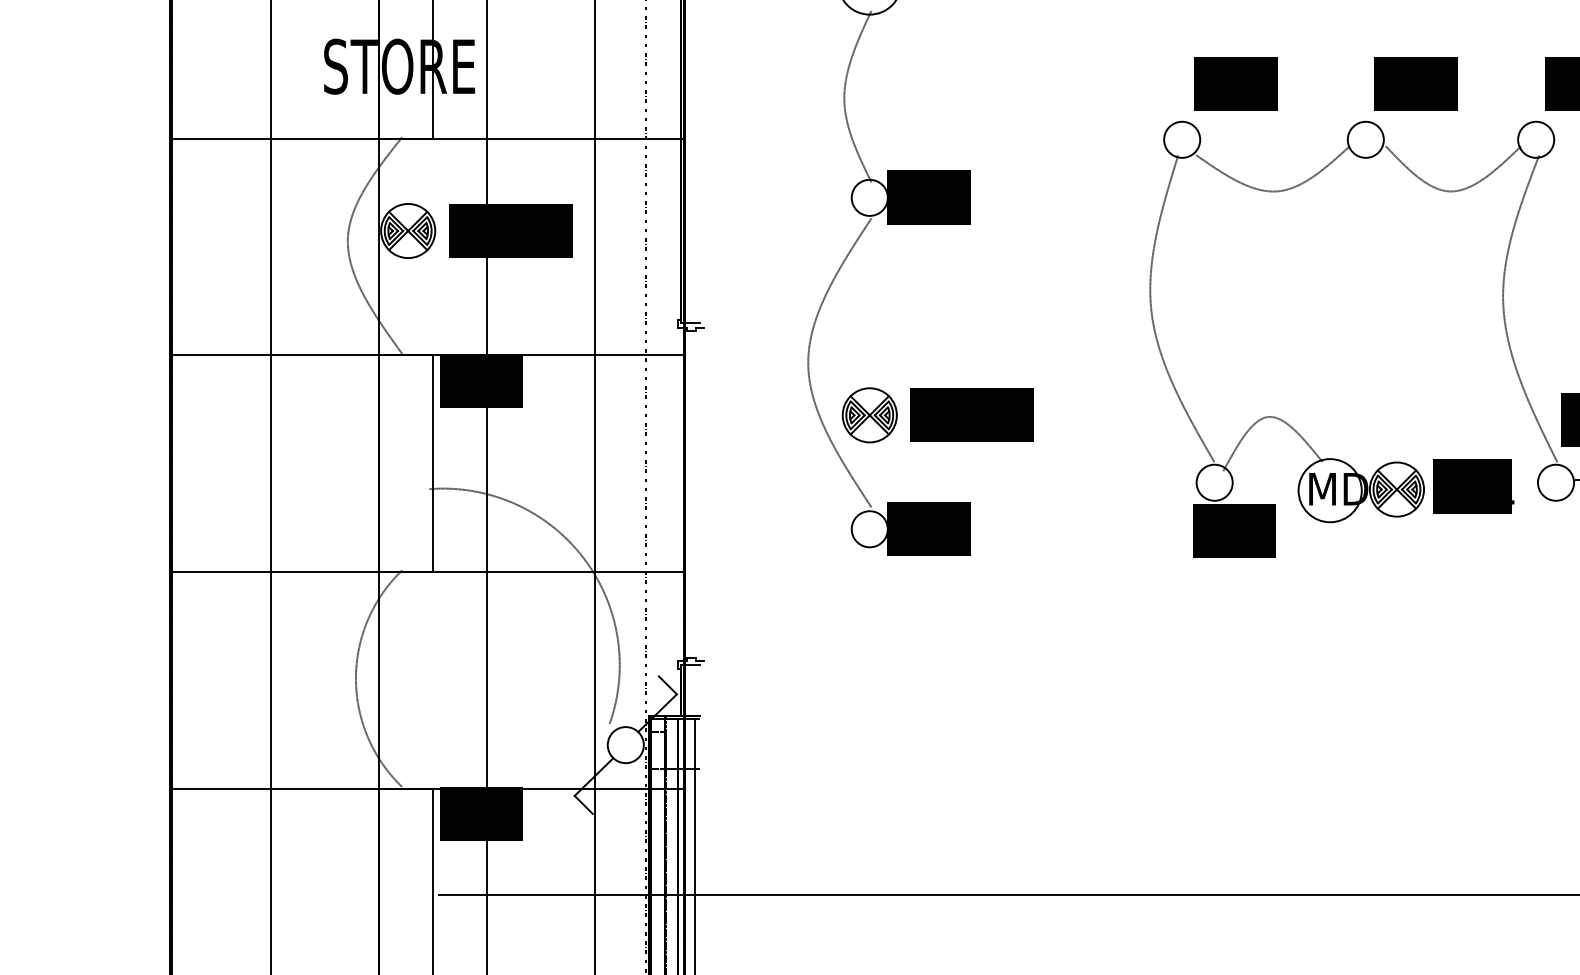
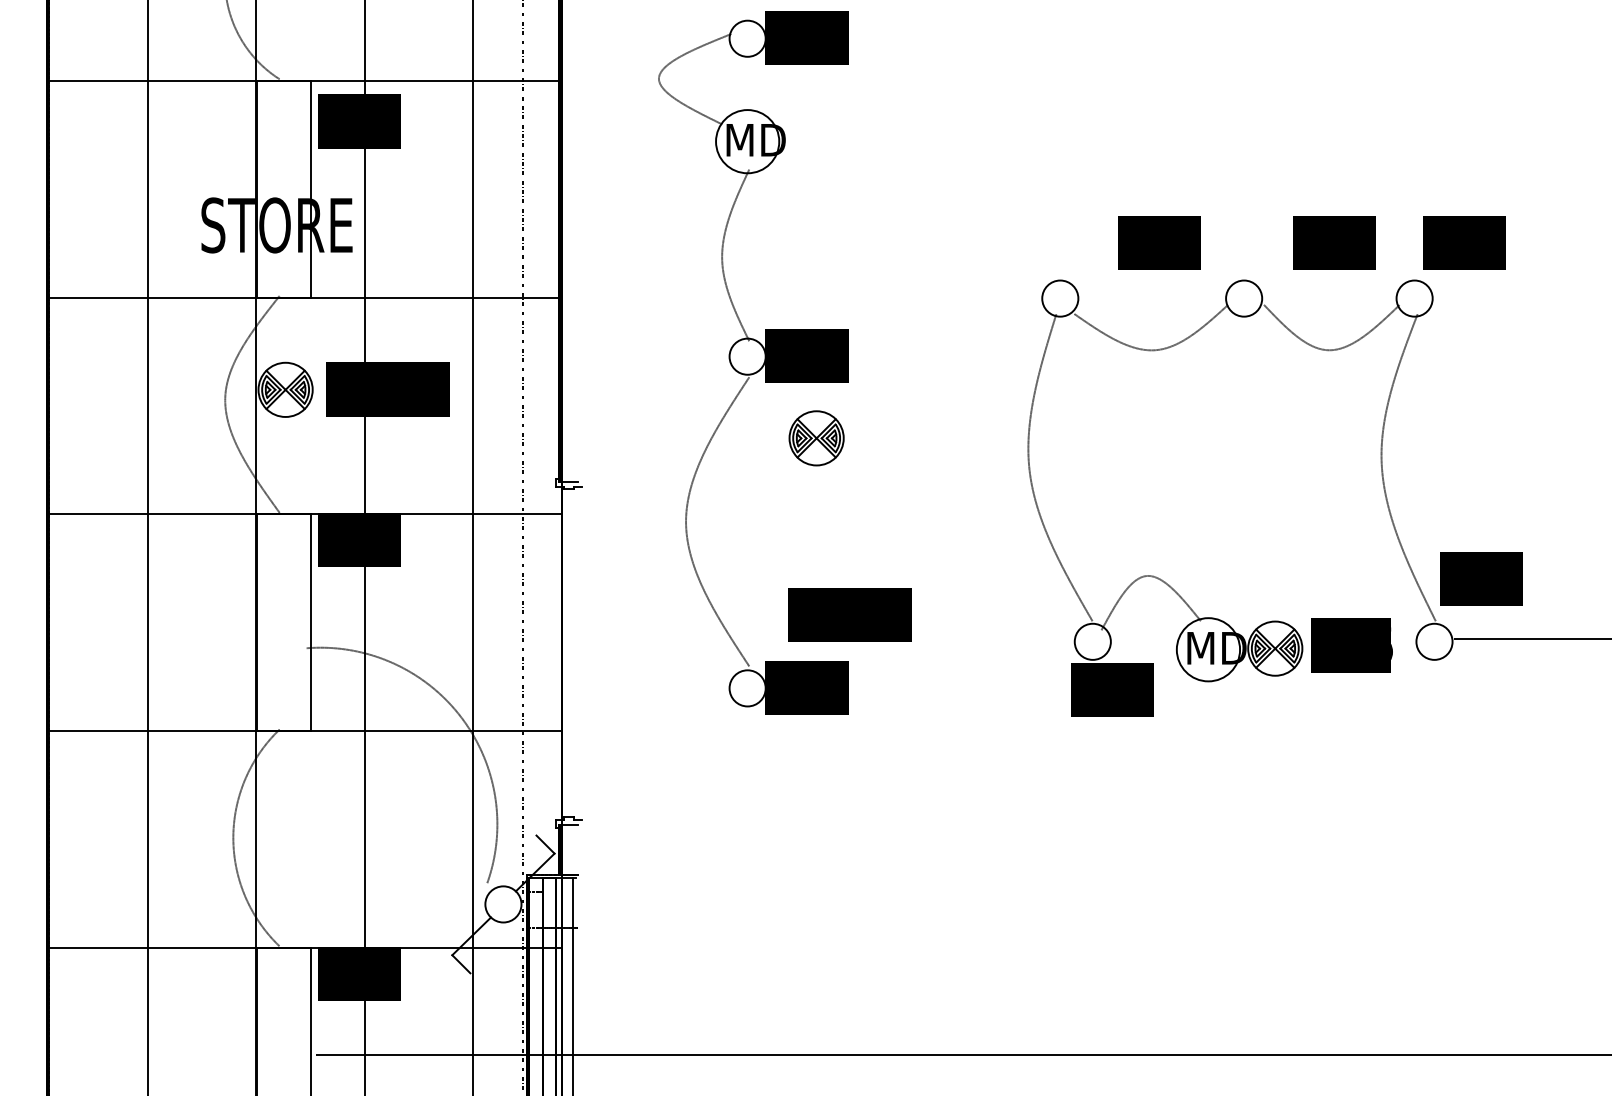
text: (1236, 83) -> (1159, 242), moved
text: (1416, 83) -> (1334, 242), moved
text: (971, 414) -> (849, 614), moved
part: (869, 415) -> (816, 438), moved
text: (1513, 486) -> (1391, 645), EM1 -> EM5

